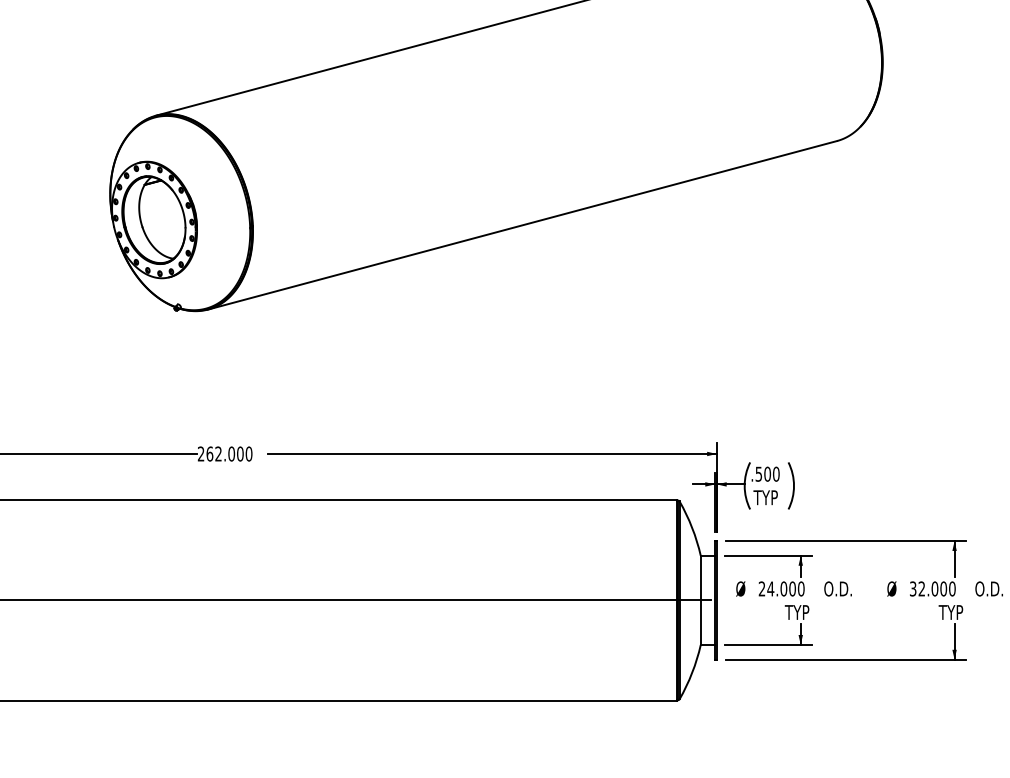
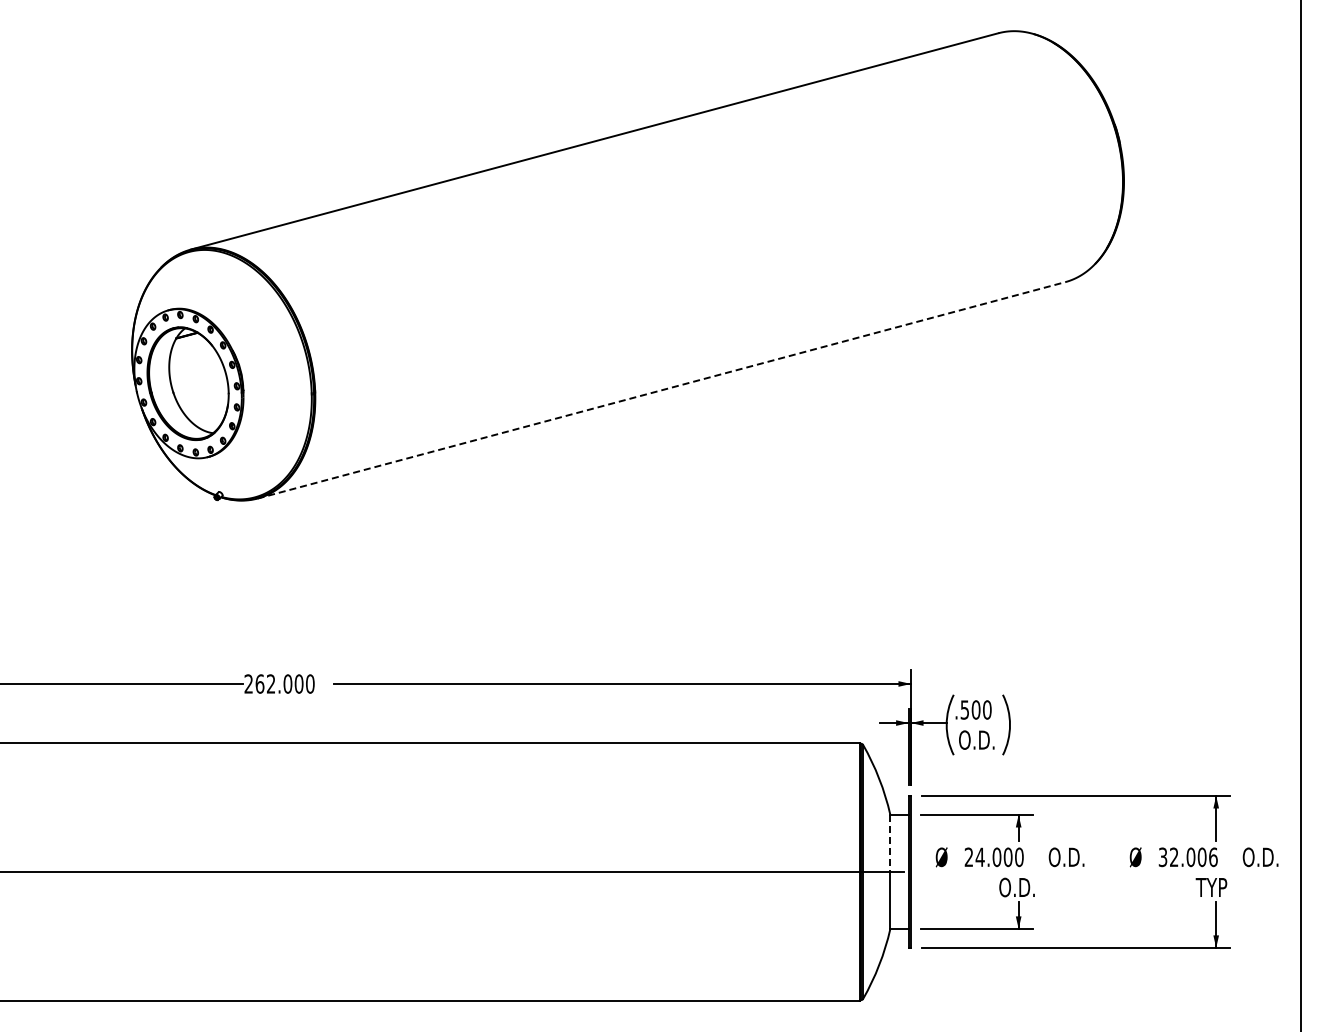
line: (522, 225) -> (661, 390), solid -> dashed
text: (767, 497) -> (976, 739), TYP -> O.D.
line: (700, 578) -> (890, 843), solid -> dashed
text: (952, 588) -> (1213, 856), 32.000 -> 32.006
text: (799, 612) -> (1016, 887), TYP -> O.D.

